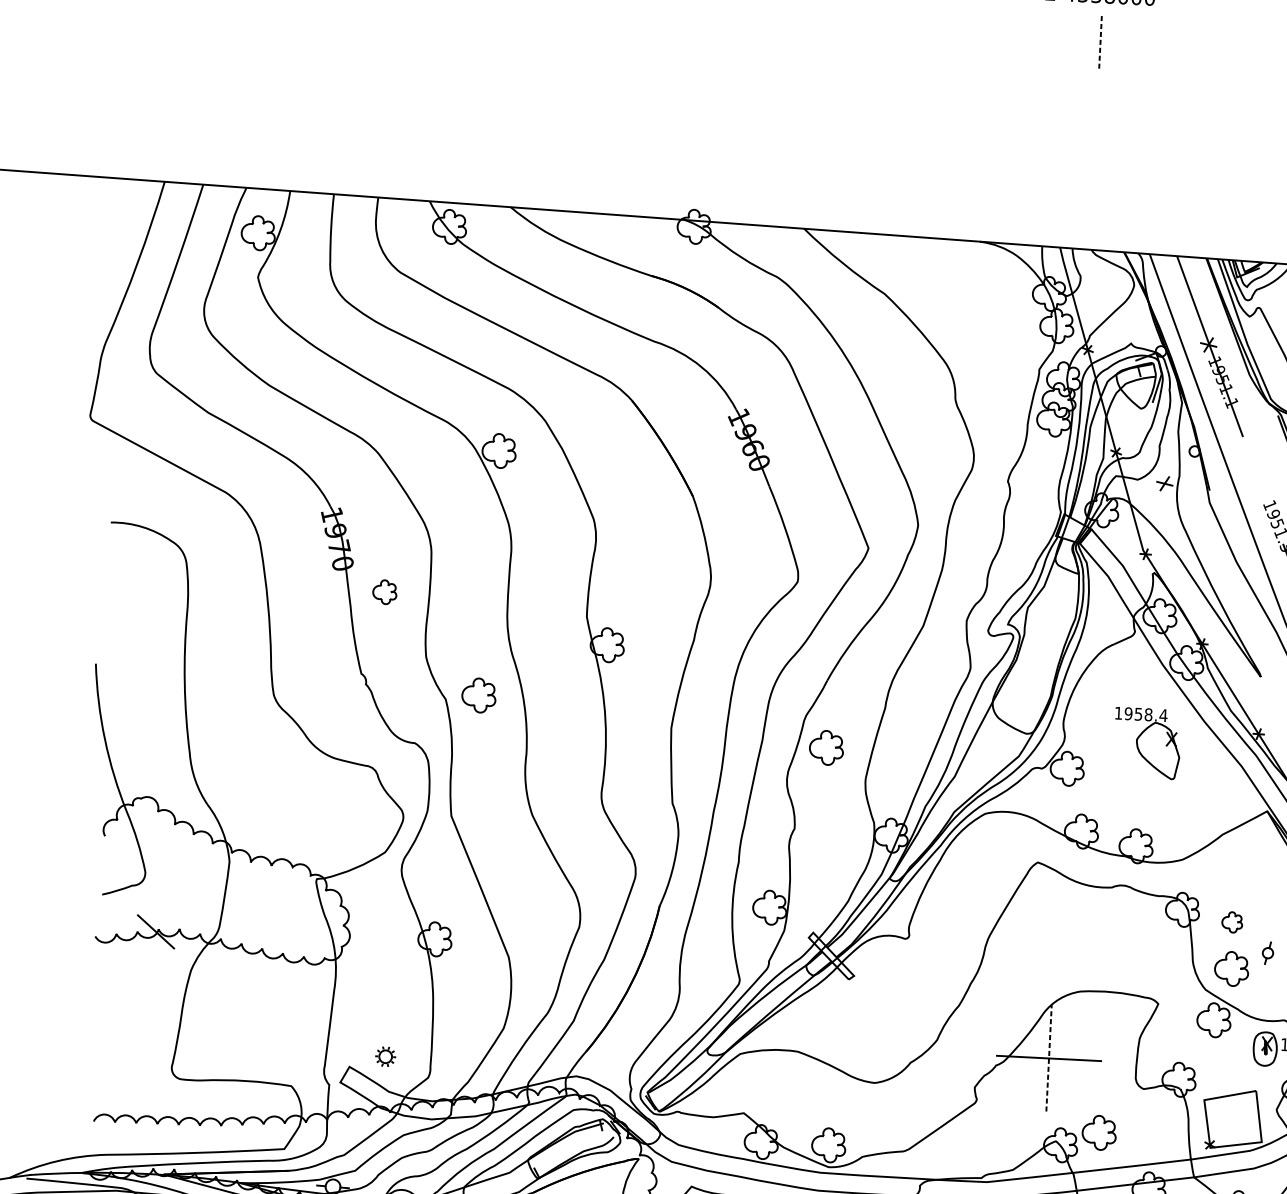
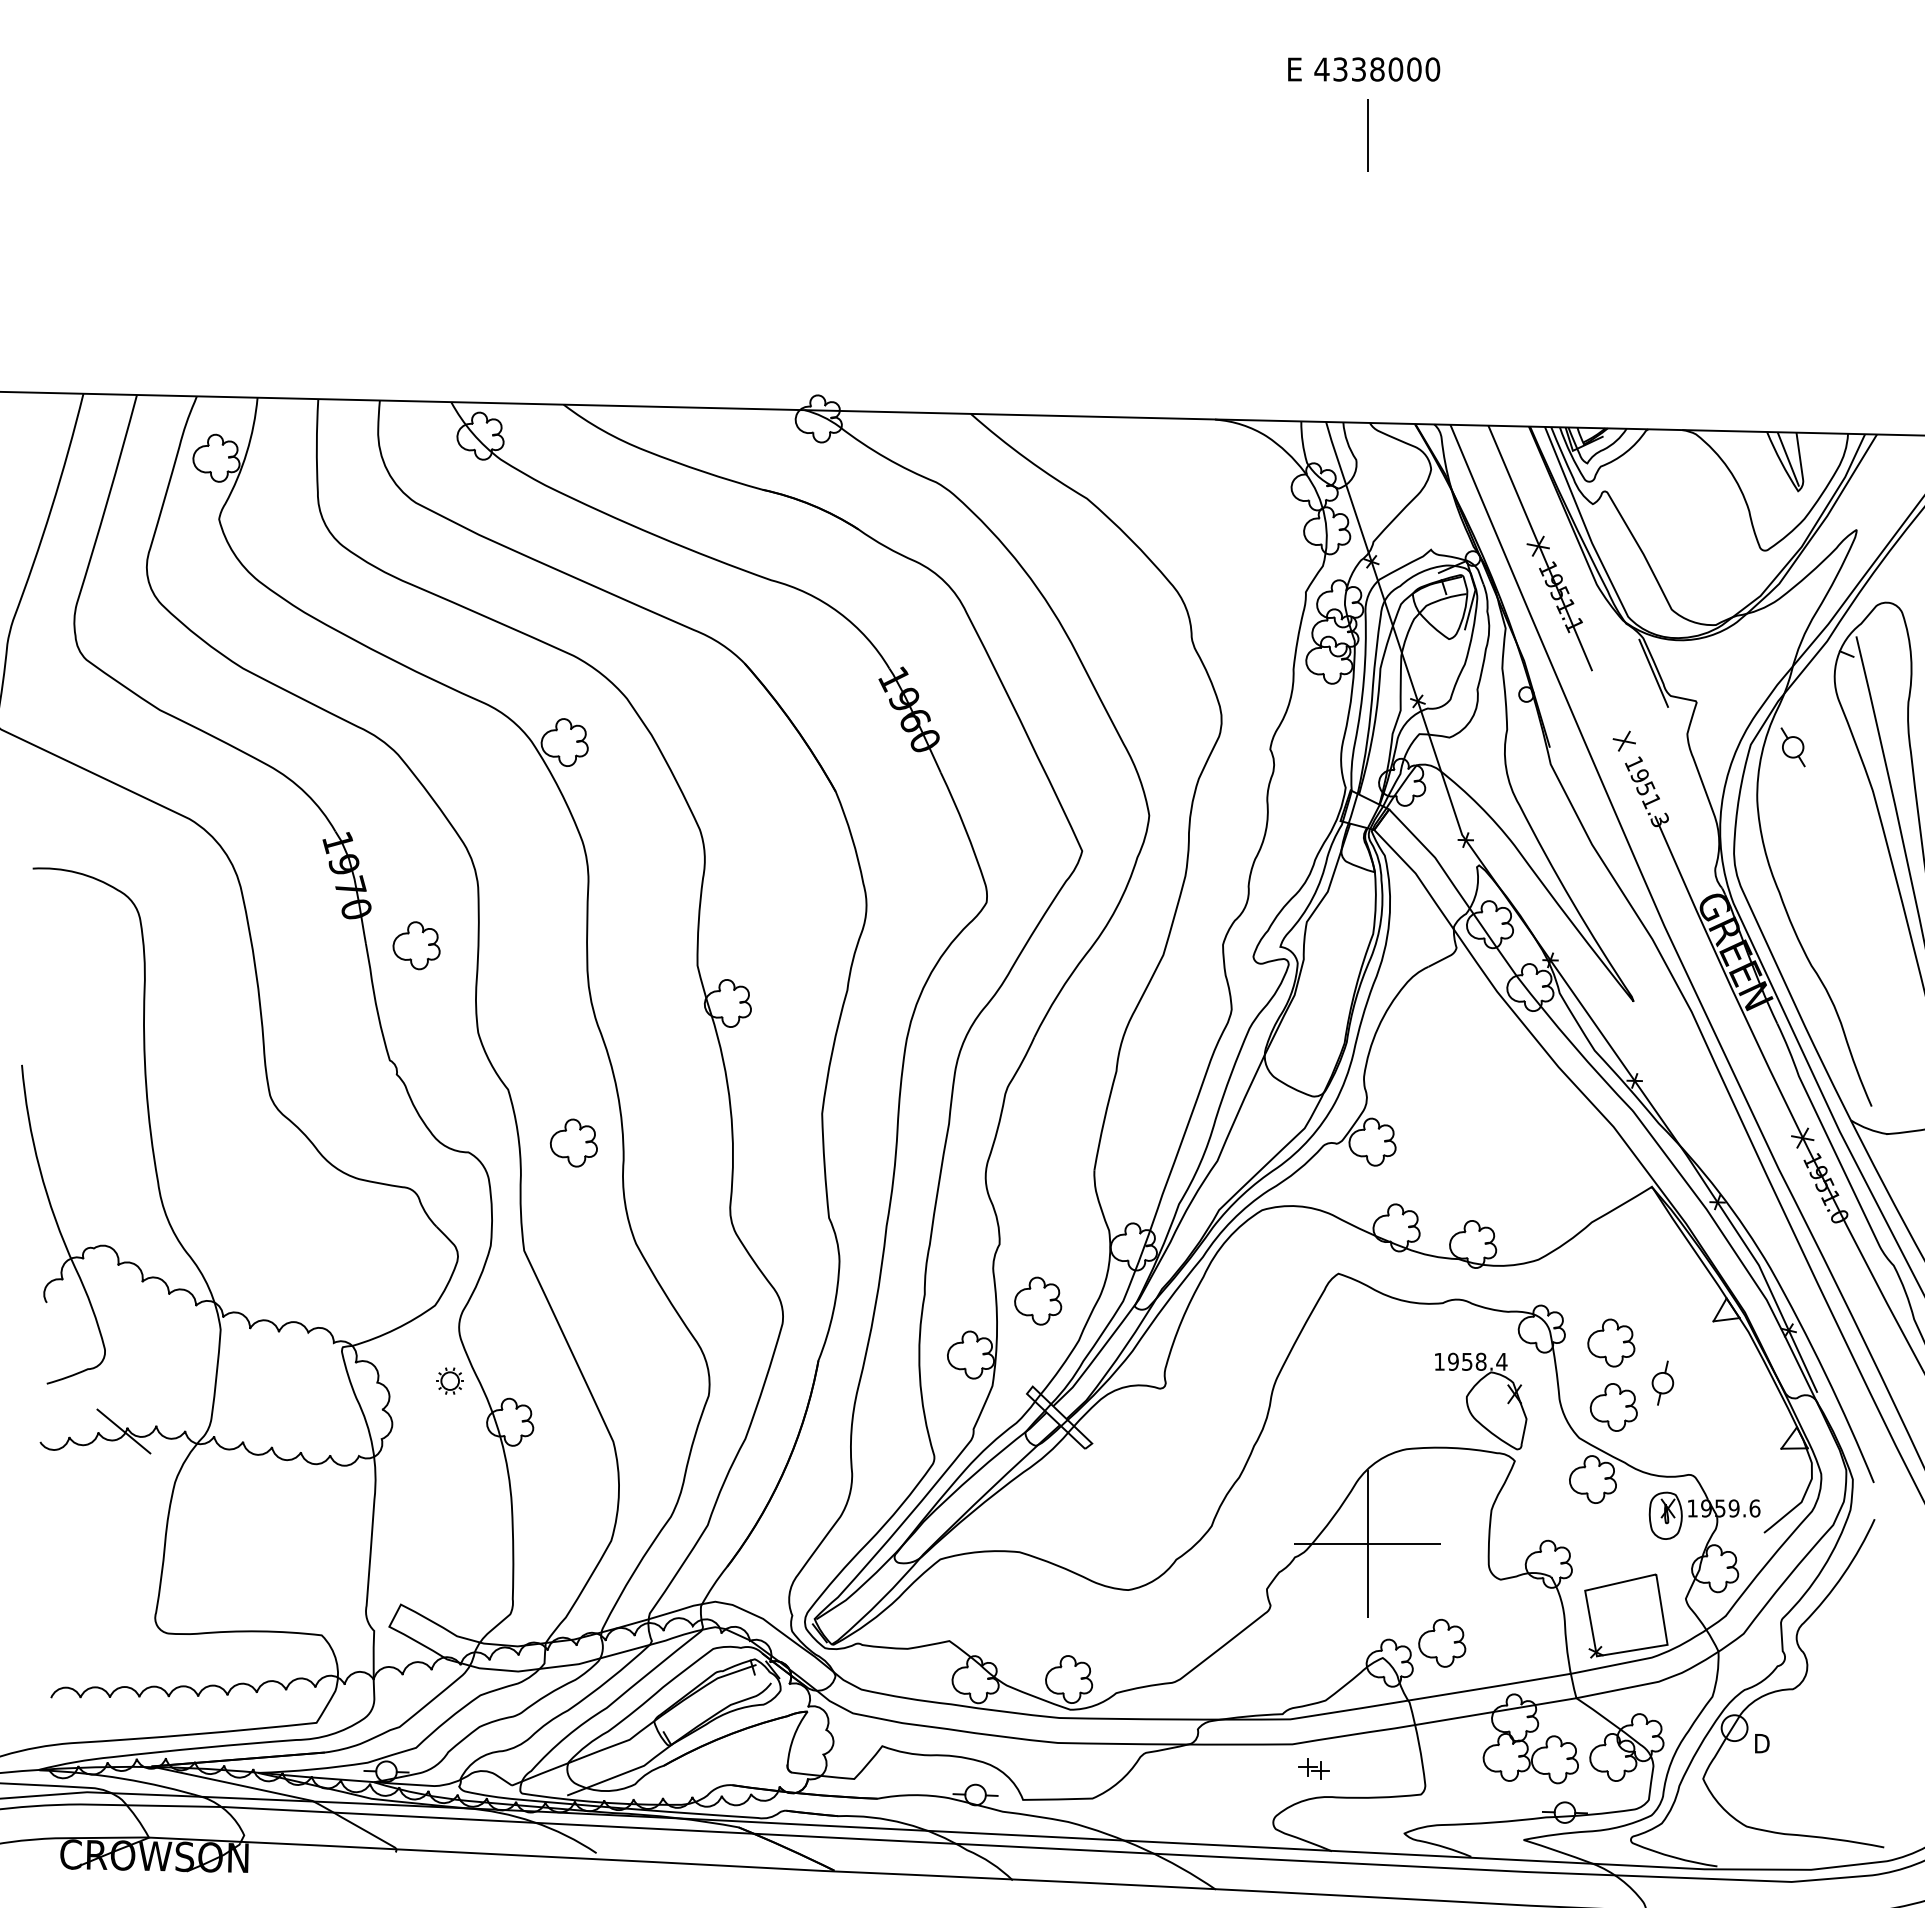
line: (1100, 42) -> (1367, 135), dashed -> solid
part: (1164, 483) -> (1623, 740), moved
part: (384, 591) -> (416, 945), size x1.43
part: (478, 695) -> (573, 1142), moved
part: (1147, 743) -> (1481, 1401), moved
part: (826, 747) -> (1038, 1300), moved
part: (1232, 922) -> (1611, 1342), size x1.67
part: (1267, 952) -> (1662, 1382), size x1.43
part: (385, 1056) -> (449, 1380), moved
line: (1049, 1058) -> (1367, 1543), dashed -> solid

